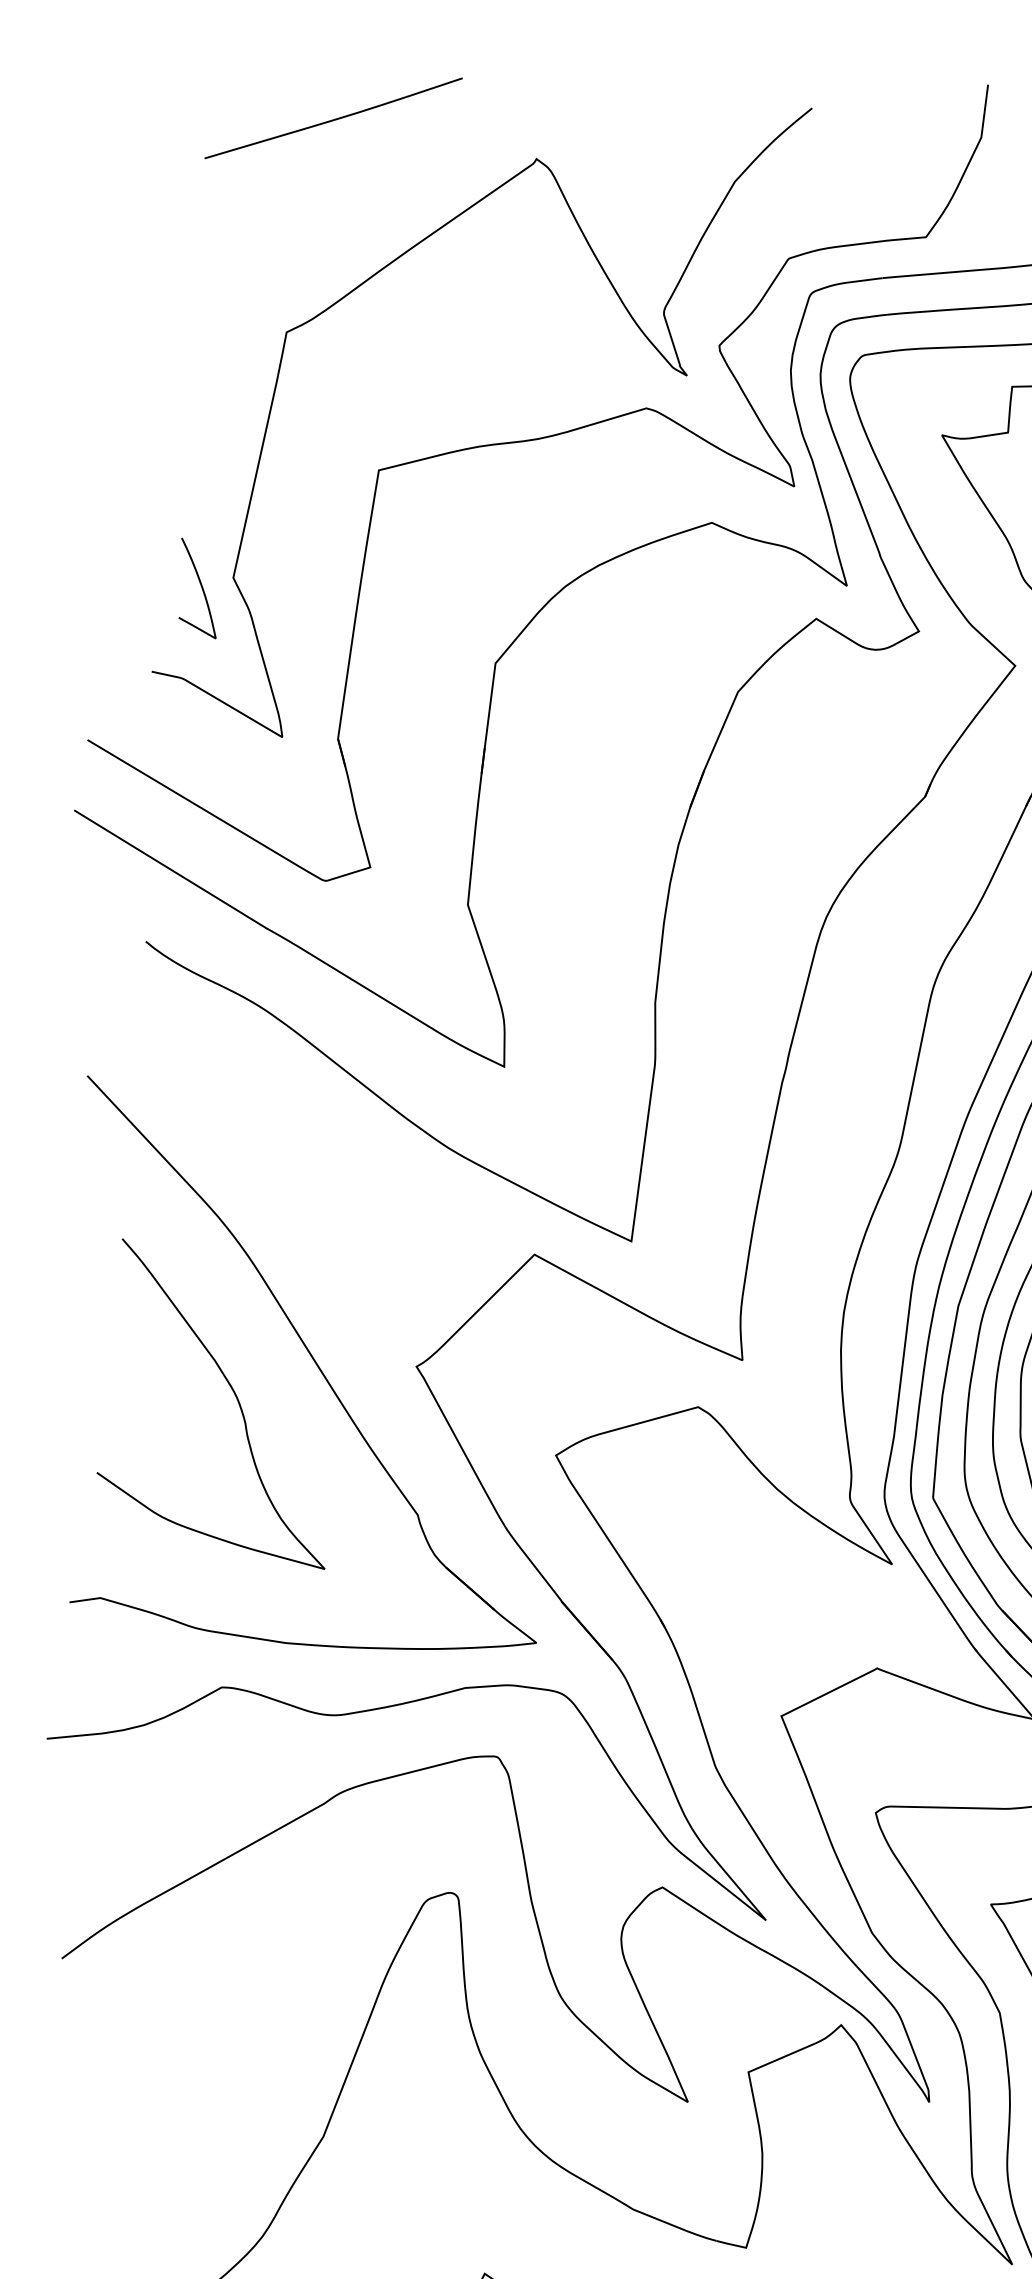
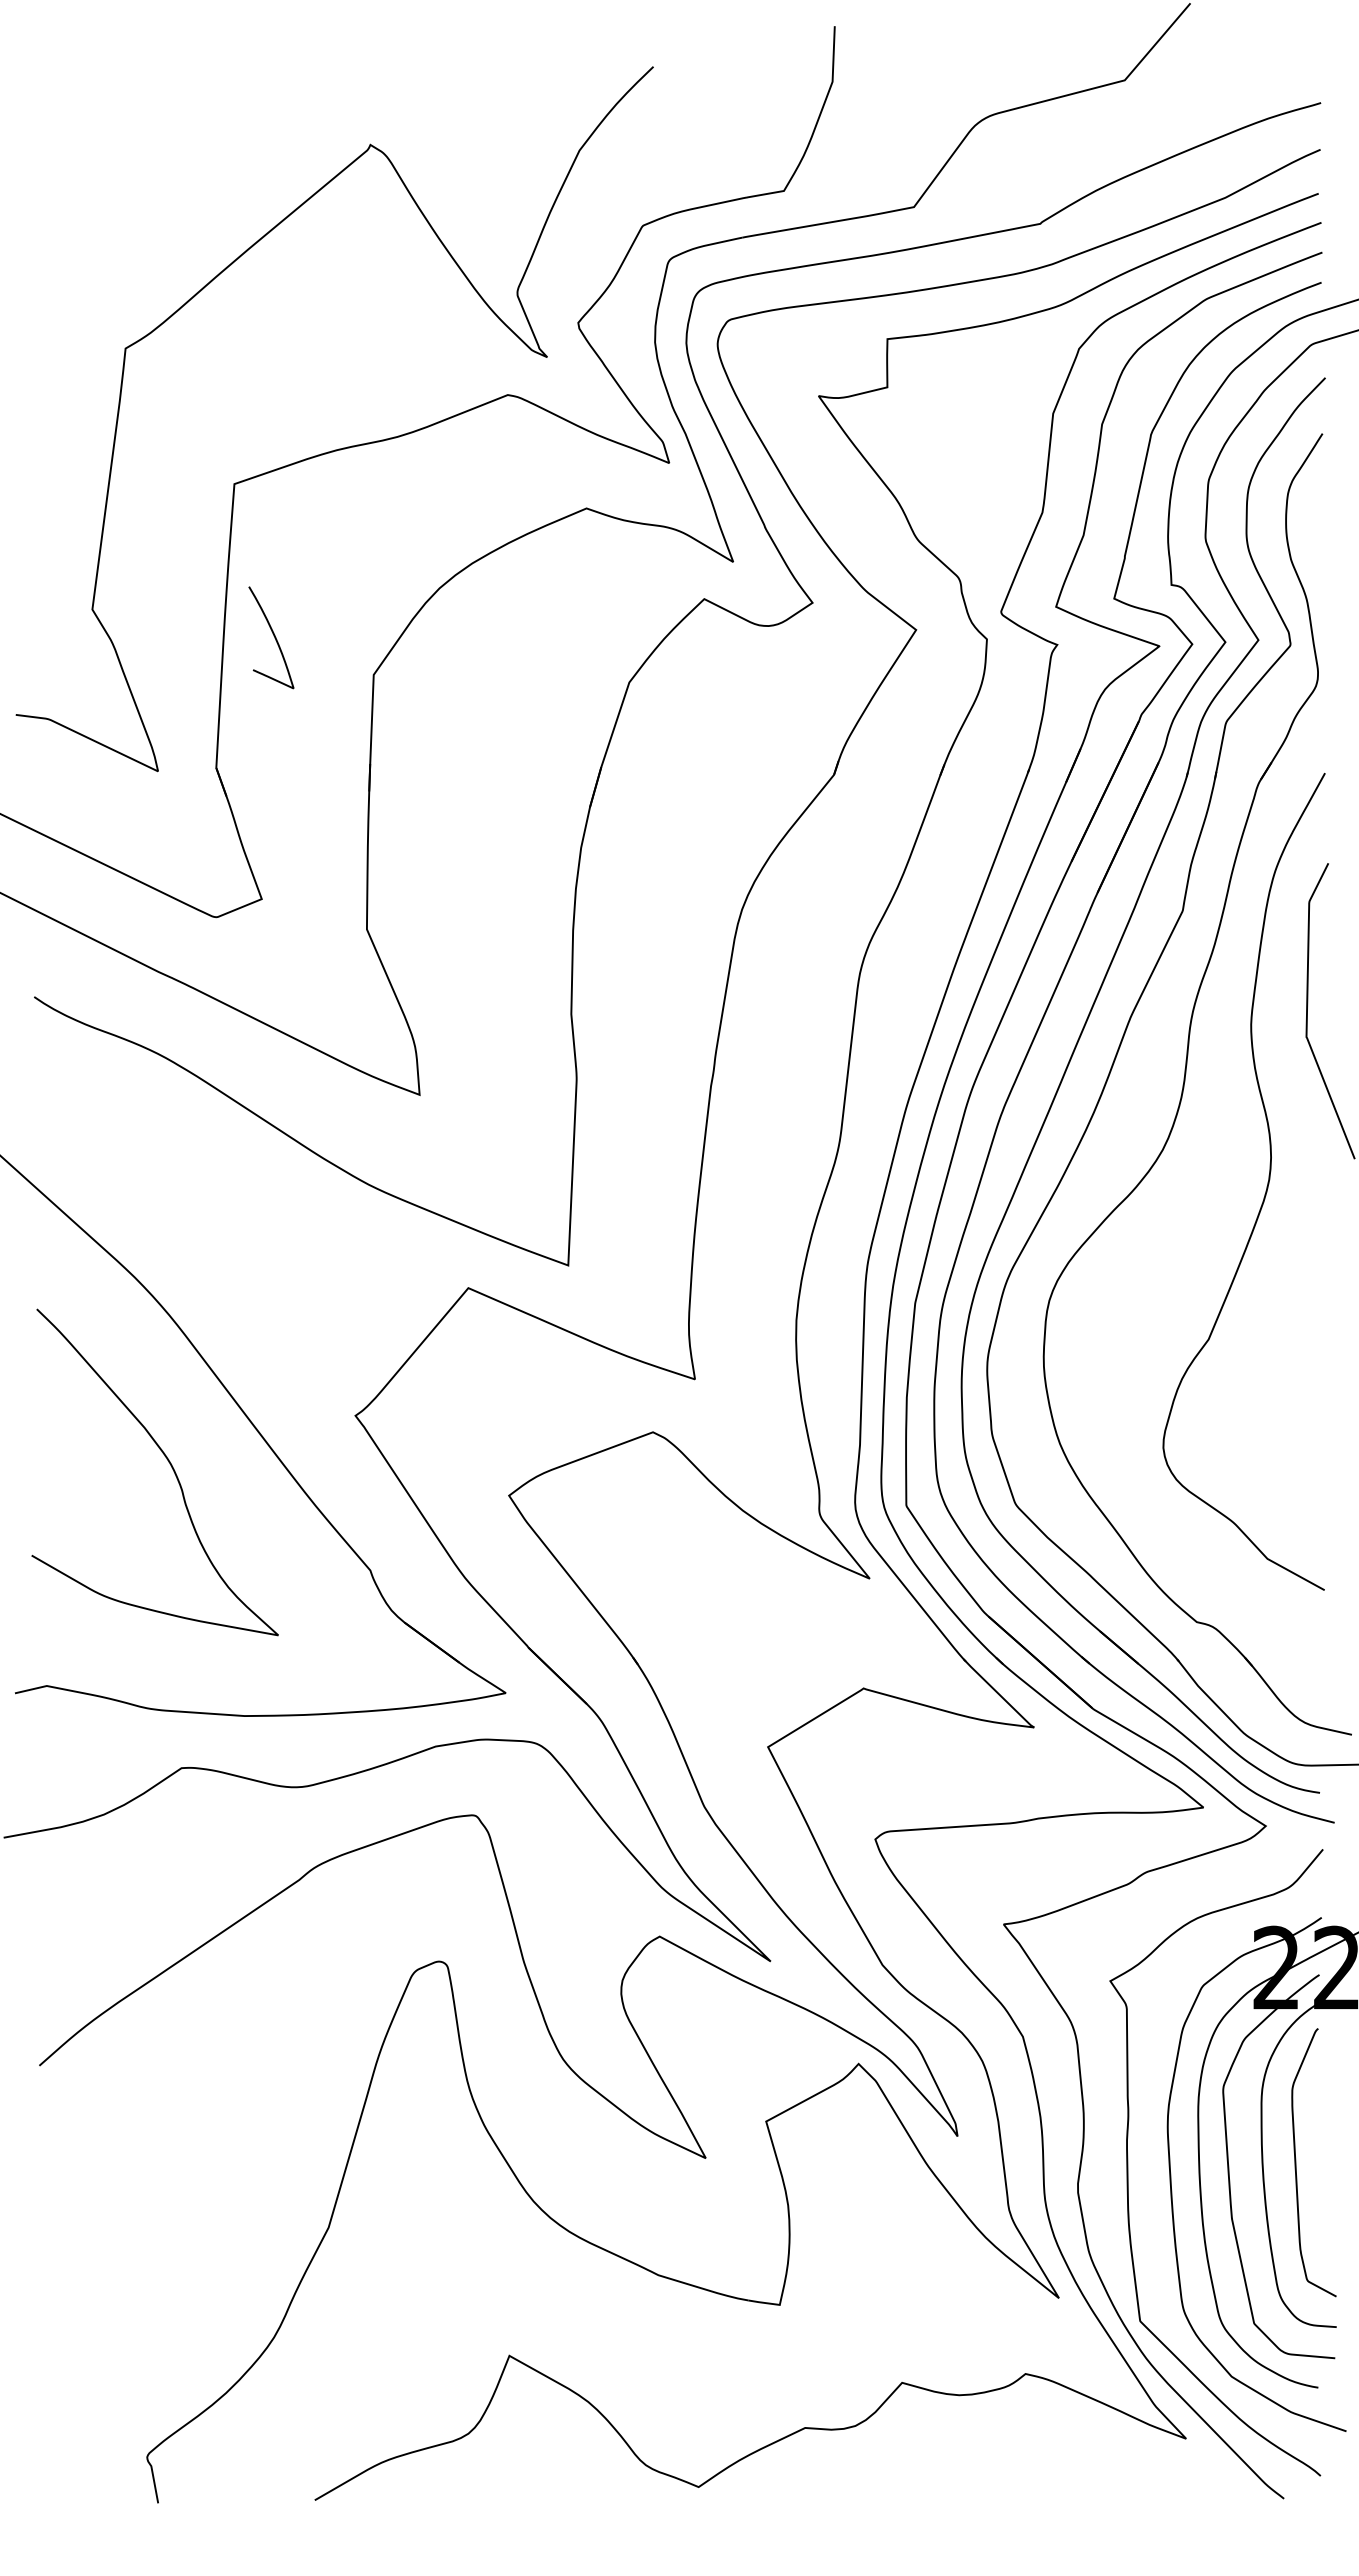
curve: (333, 118) -> (155, 121), removed
curve: (200, 587) -> (273, 636), moved

